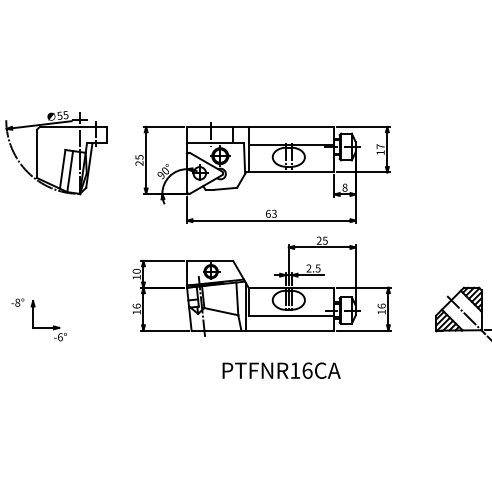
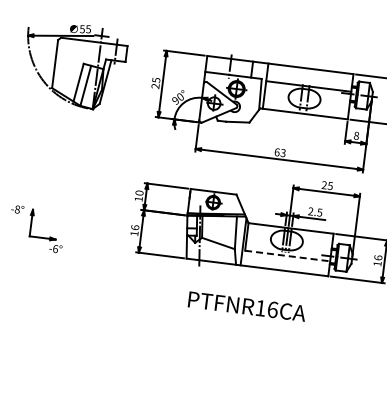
line: (291, 315) -> (287, 255), solid -> dashed
text: (281, 370) -> (247, 306), moved

